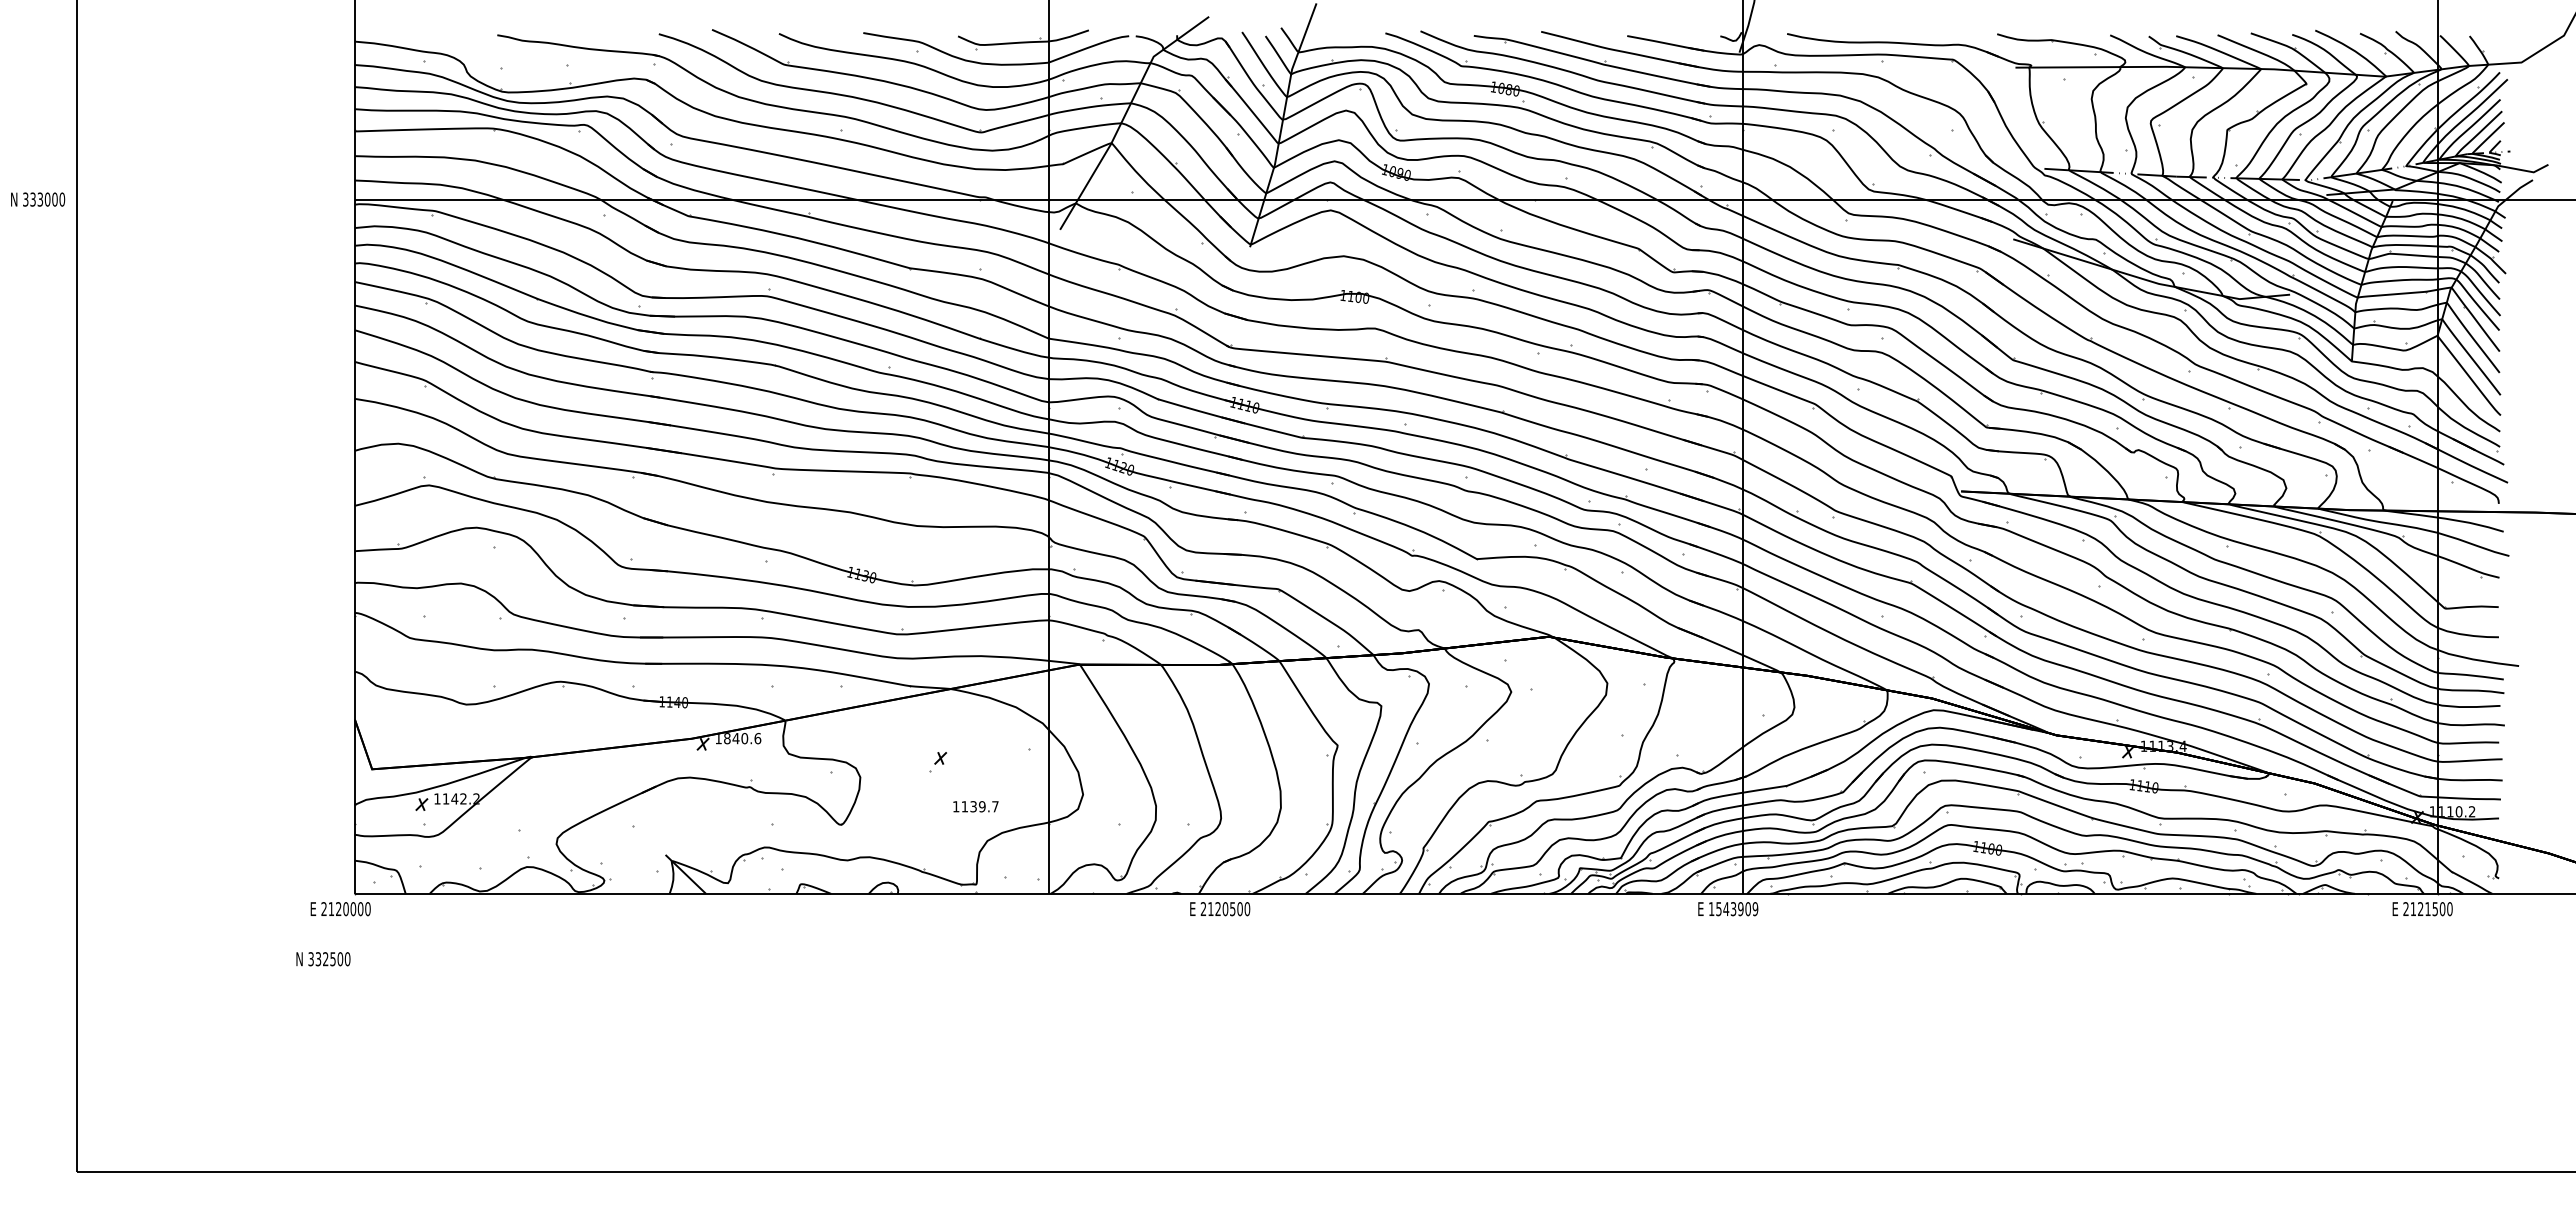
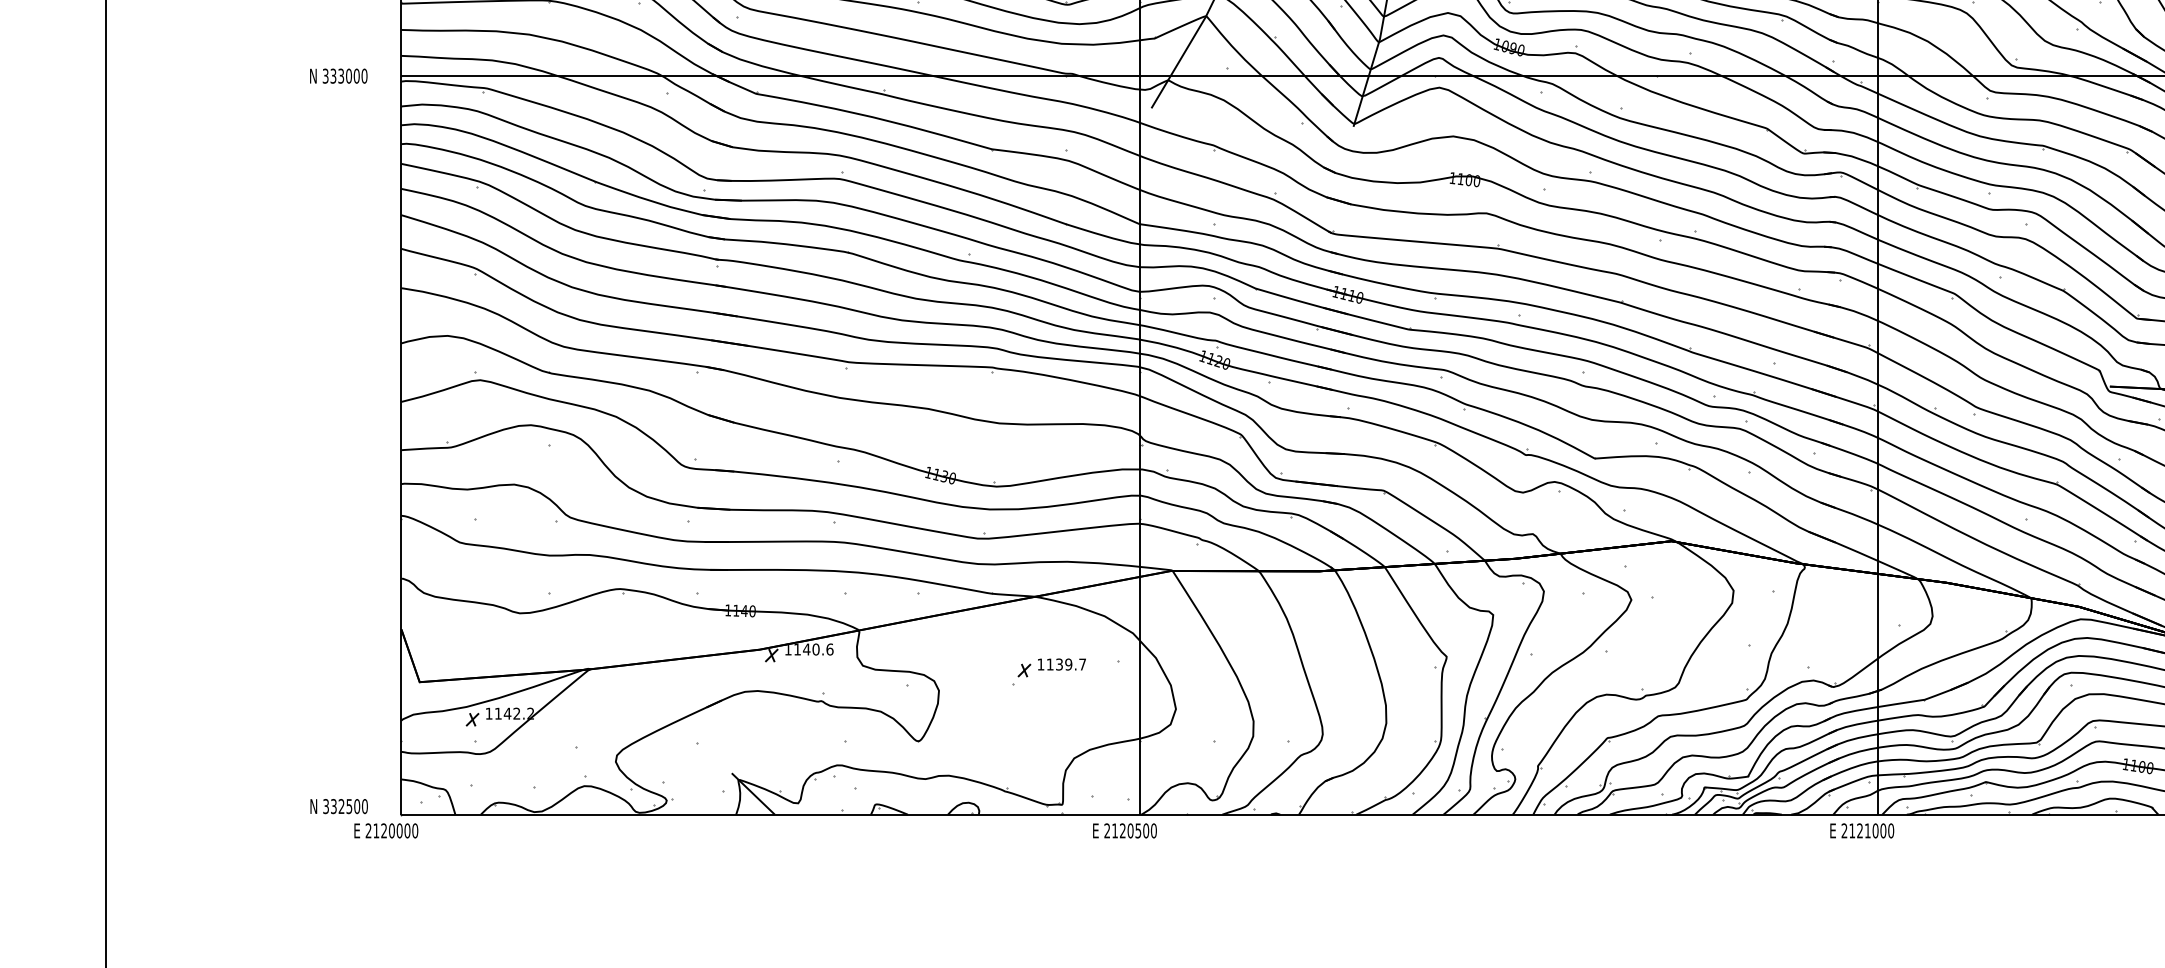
text: (38, 199) -> (339, 76), moved
text: (727, 738) -> (797, 649), 1840.6 -> 1140.6
text: (975, 806) -> (1061, 664), moved
text: (1220, 909) -> (1125, 831), moved
text: (1733, 909) -> (1867, 831), 1543909 -> 2121000
text: (323, 959) -> (339, 806), moved

